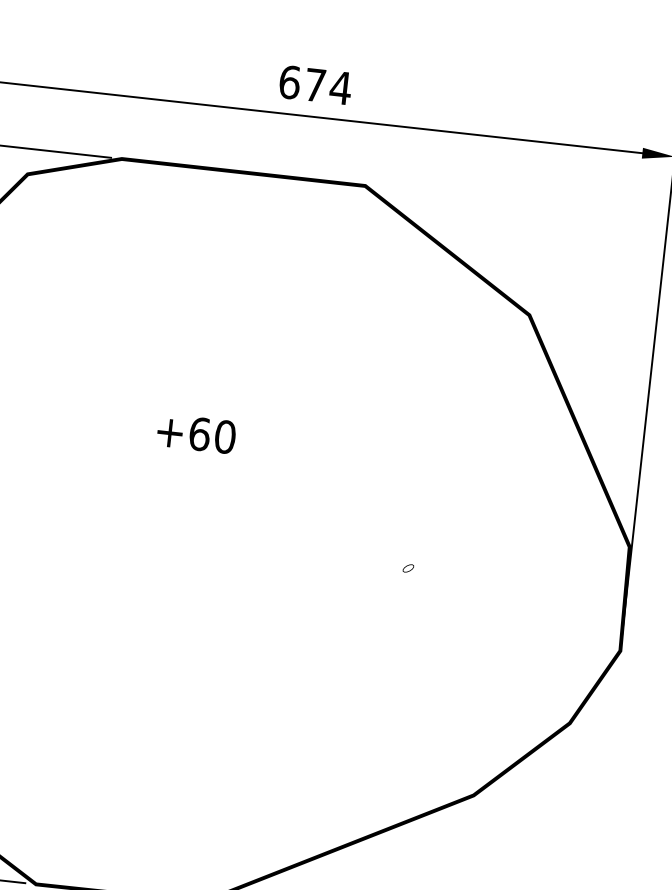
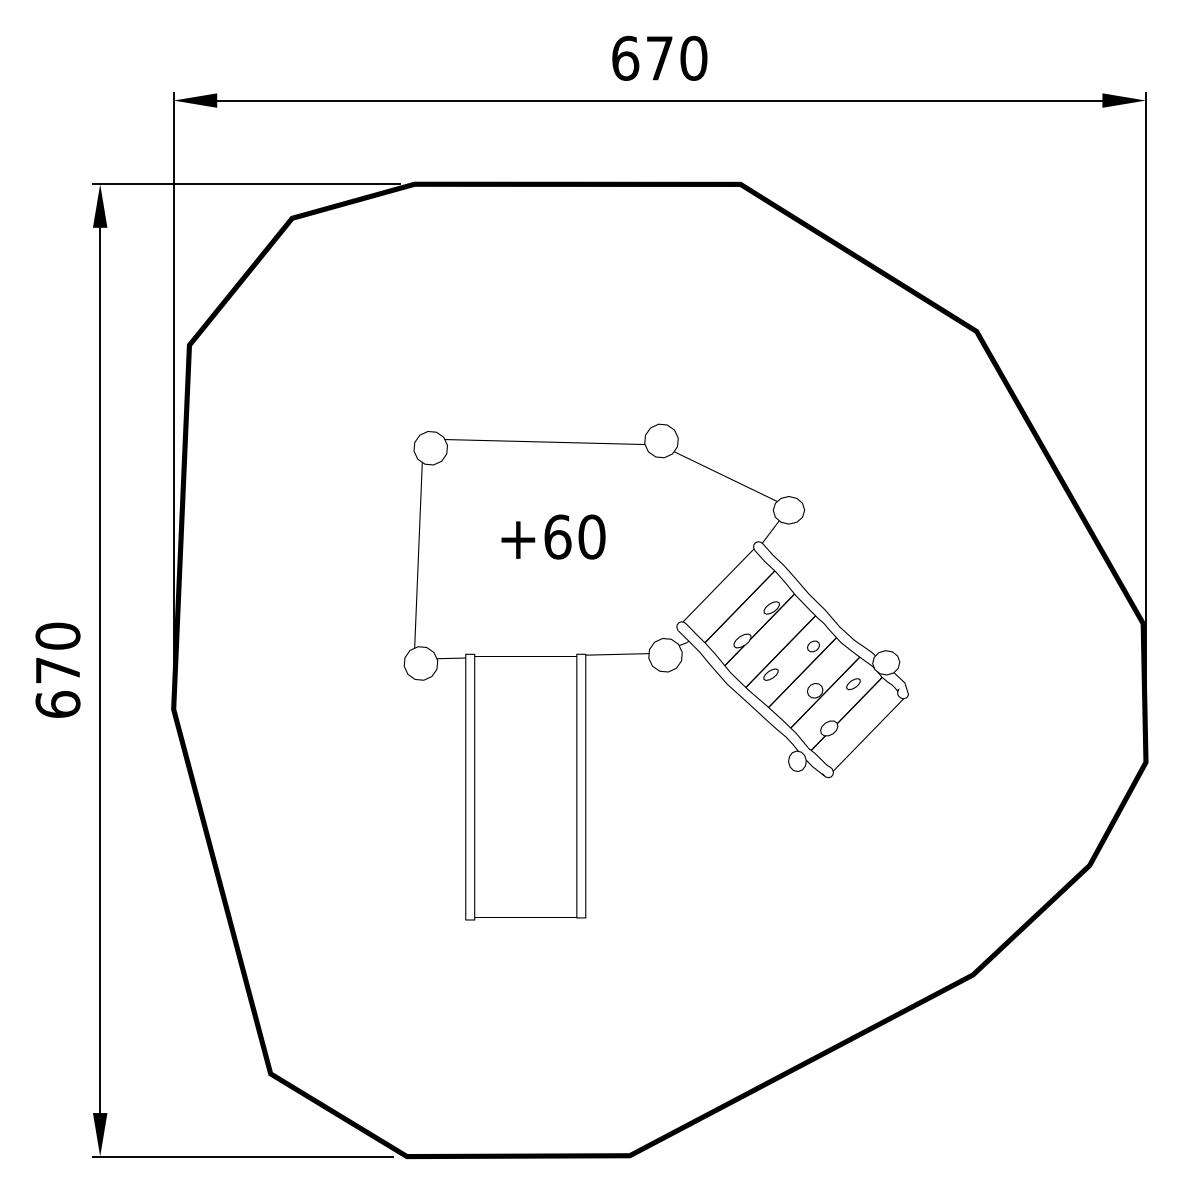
text: (340, 87) -> (693, 57), 674 -> 670
part: (261, 542) -> (655, 671), added

